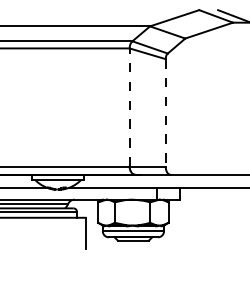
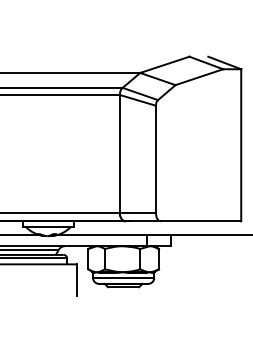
line: (129, 106) -> (119, 153), dashed -> solid
line: (166, 112) -> (156, 159), dashed -> solid

